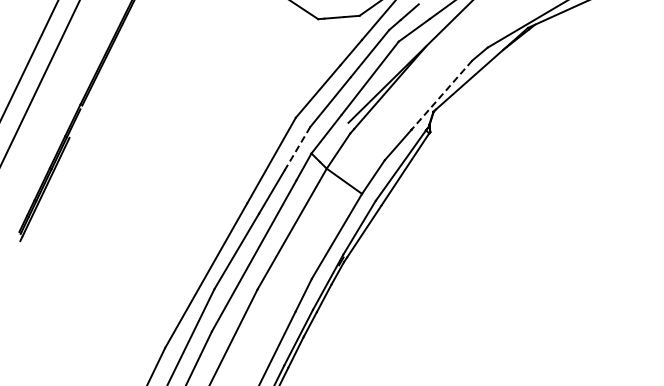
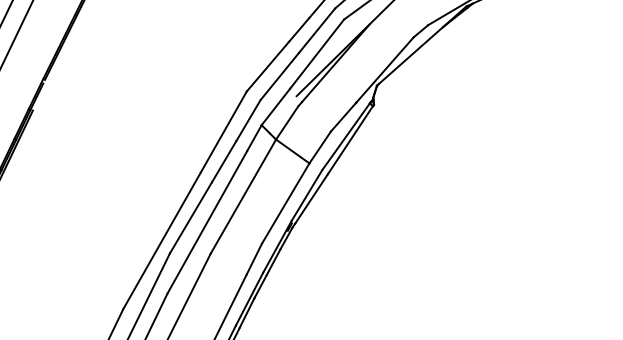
line: (441, 95) -> (384, 70), dashed -> solid
line: (297, 149) -> (248, 121), dashed -> solid

